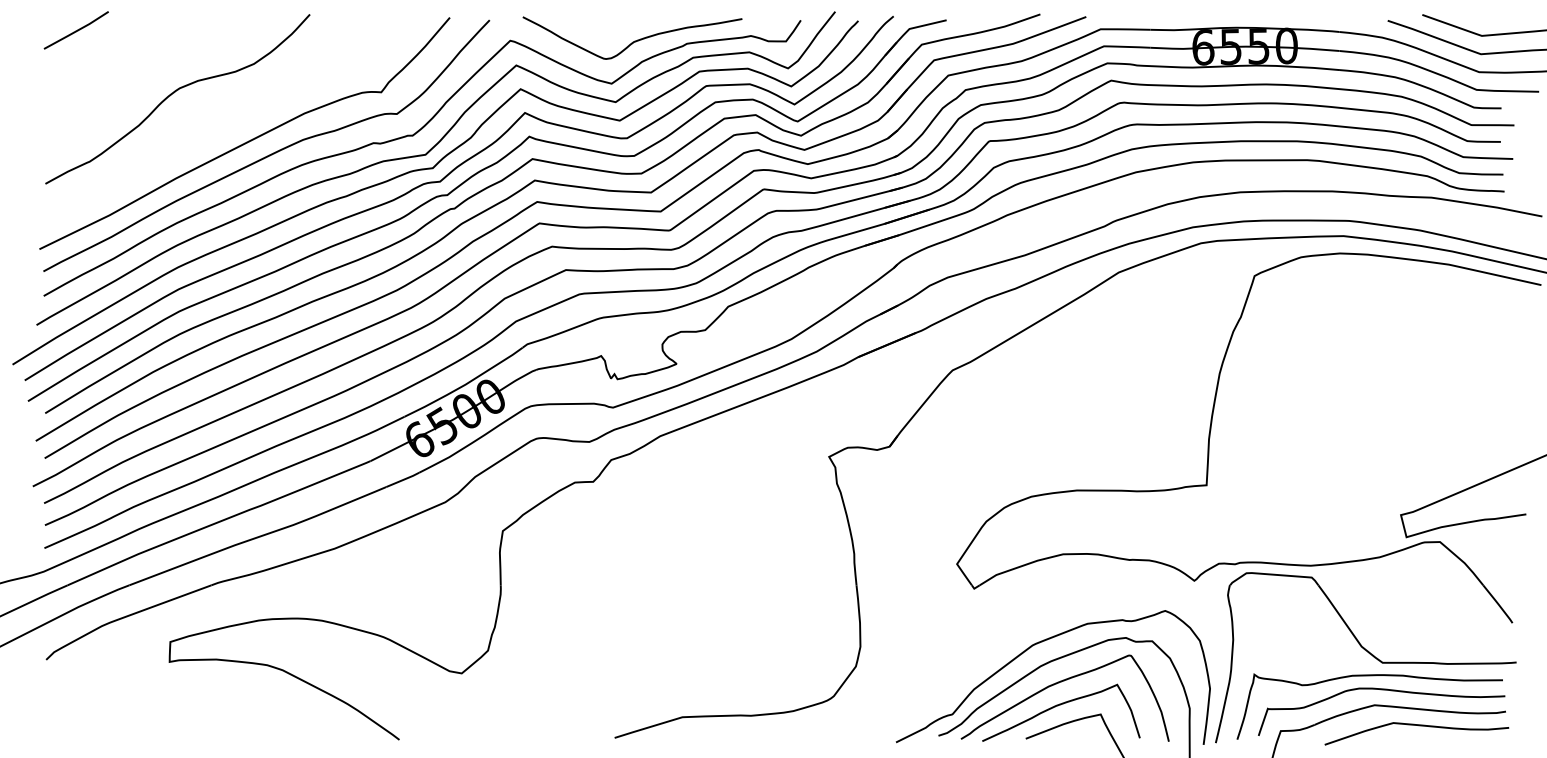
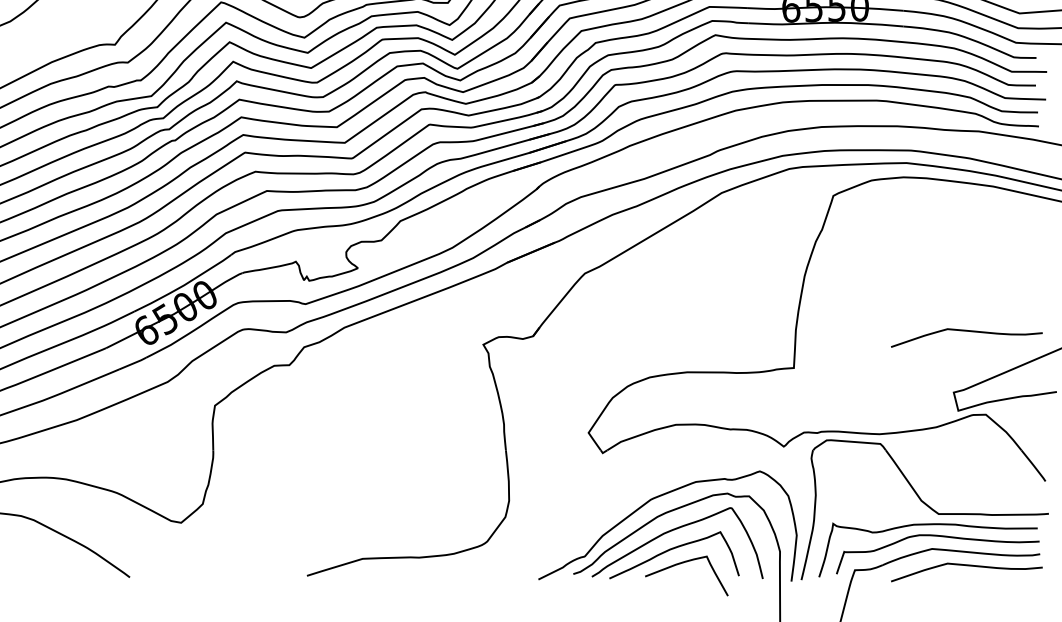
curve: (1418, 441) -> (968, 332), added

